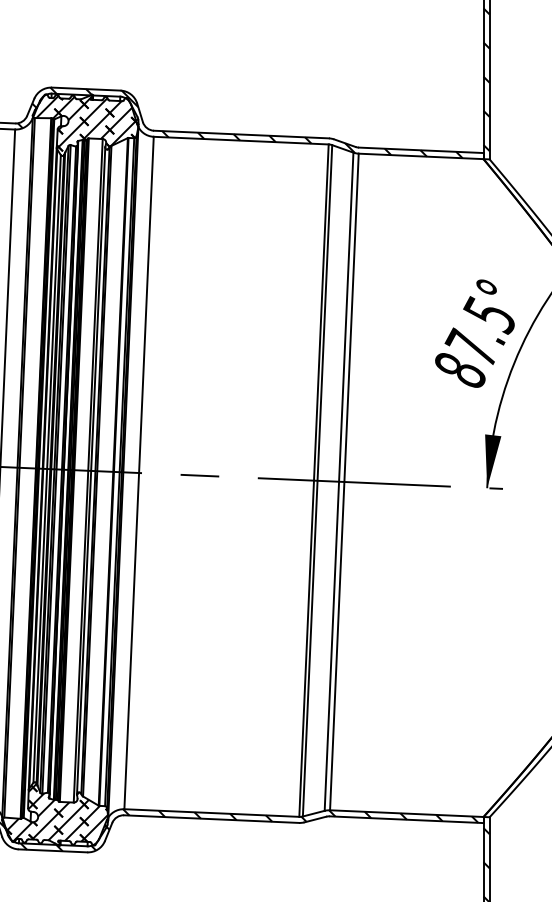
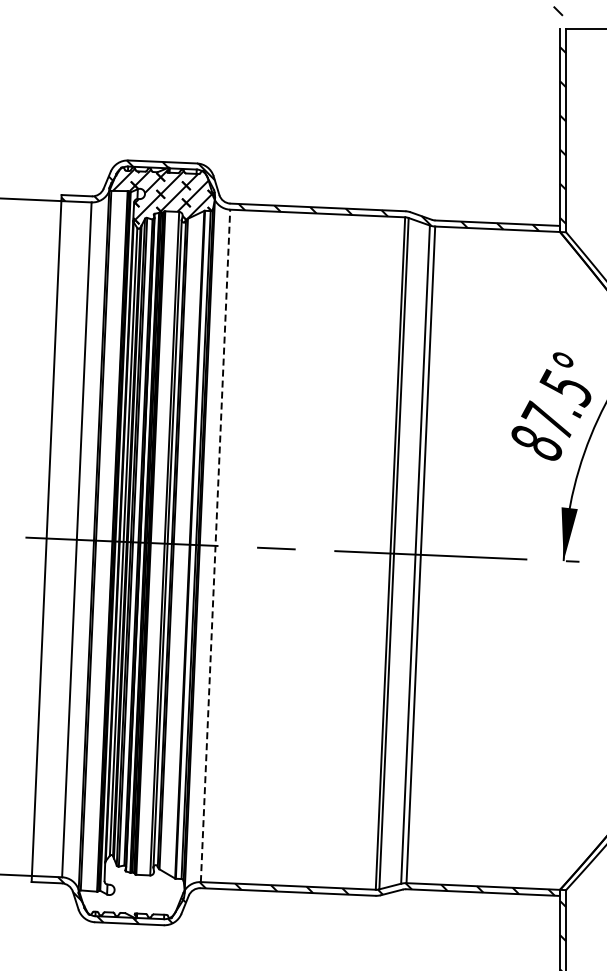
line: (139, 472) -> (215, 545), solid -> dashed
hatch: (56, 814) -> (132, 887), removed

